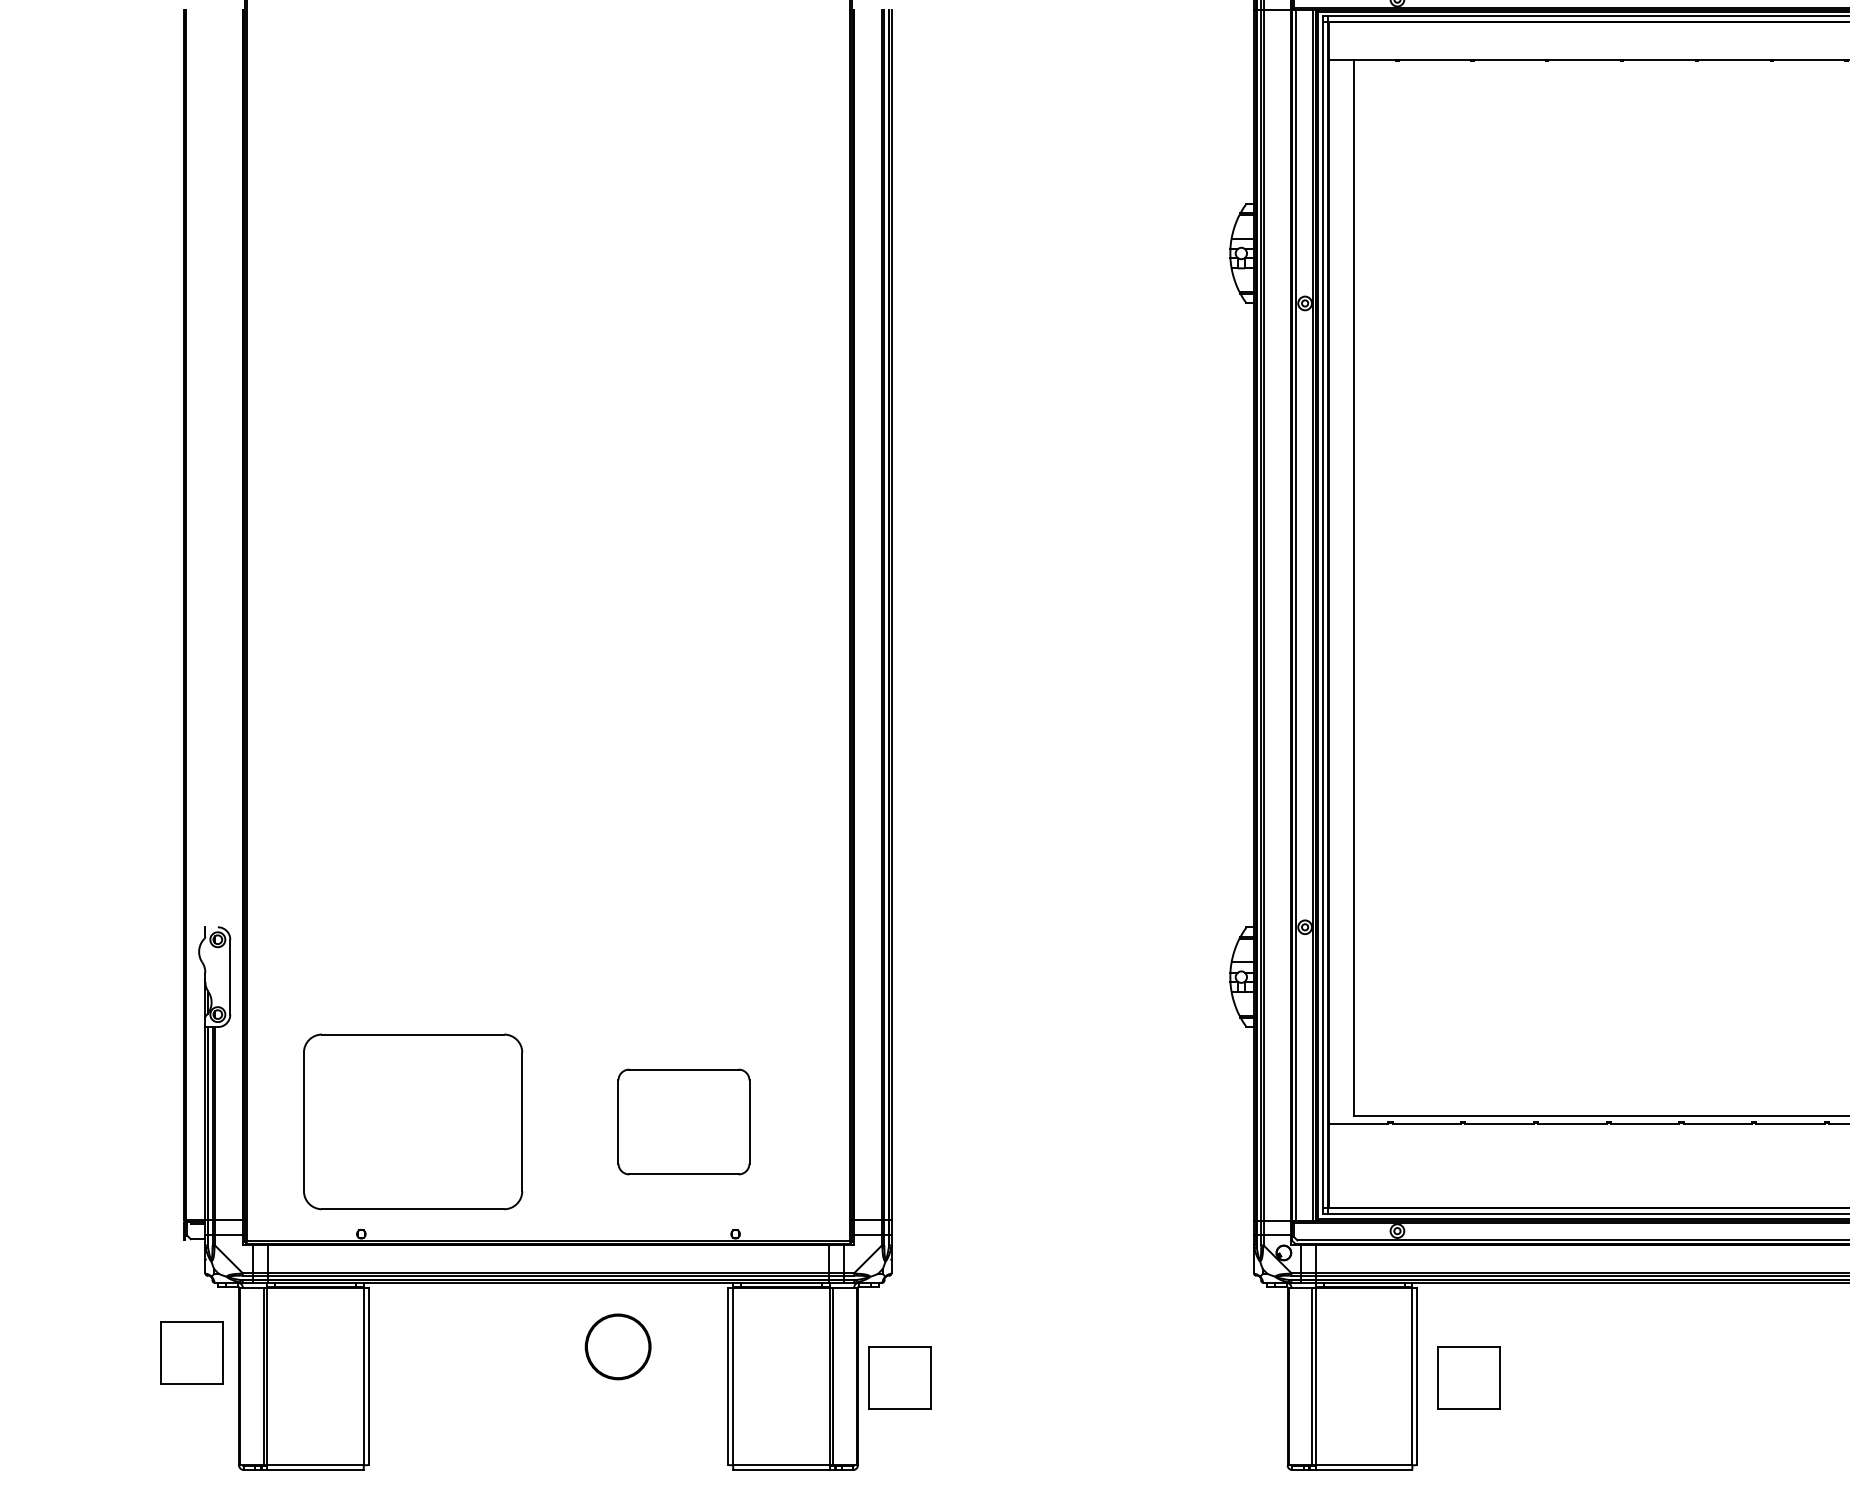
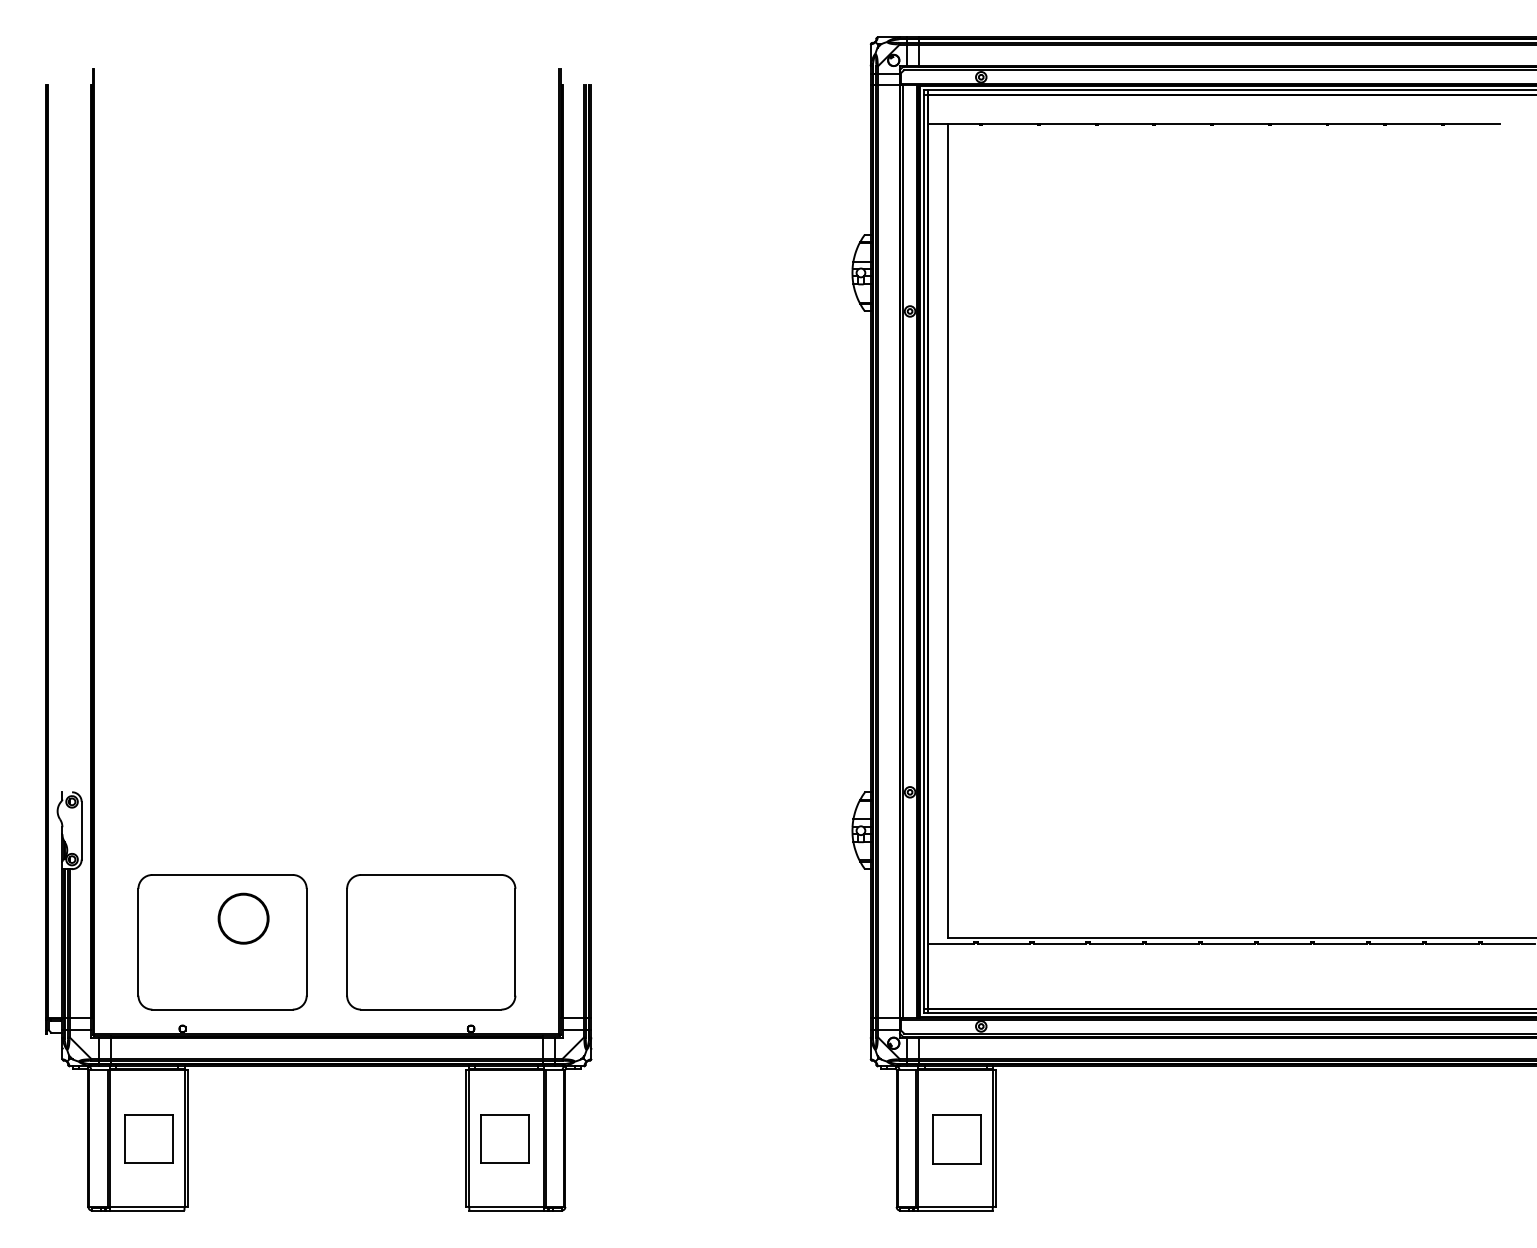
part: (684, 1122) -> (431, 942), size x1.67
circle: (618, 1346) -> (243, 918), moved
part: (191, 1351) -> (148, 1138), moved
part: (899, 1376) -> (504, 1138), moved
part: (1467, 1377) -> (956, 1139), moved

